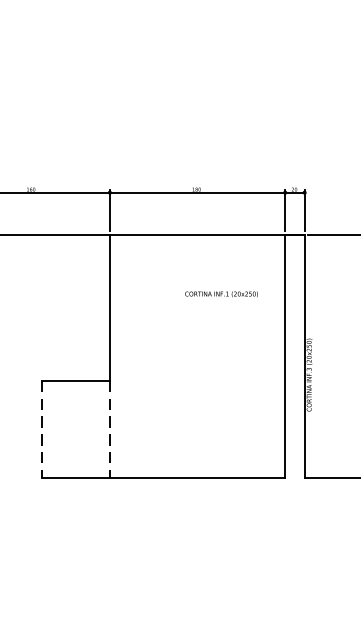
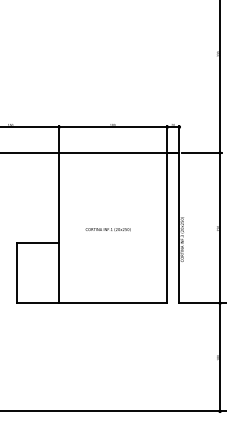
text: (220, 293) -> (107, 229), moved
line: (42, 430) -> (17, 273), dashed -> solid
line: (110, 430) -> (59, 273), dashed -> solid

